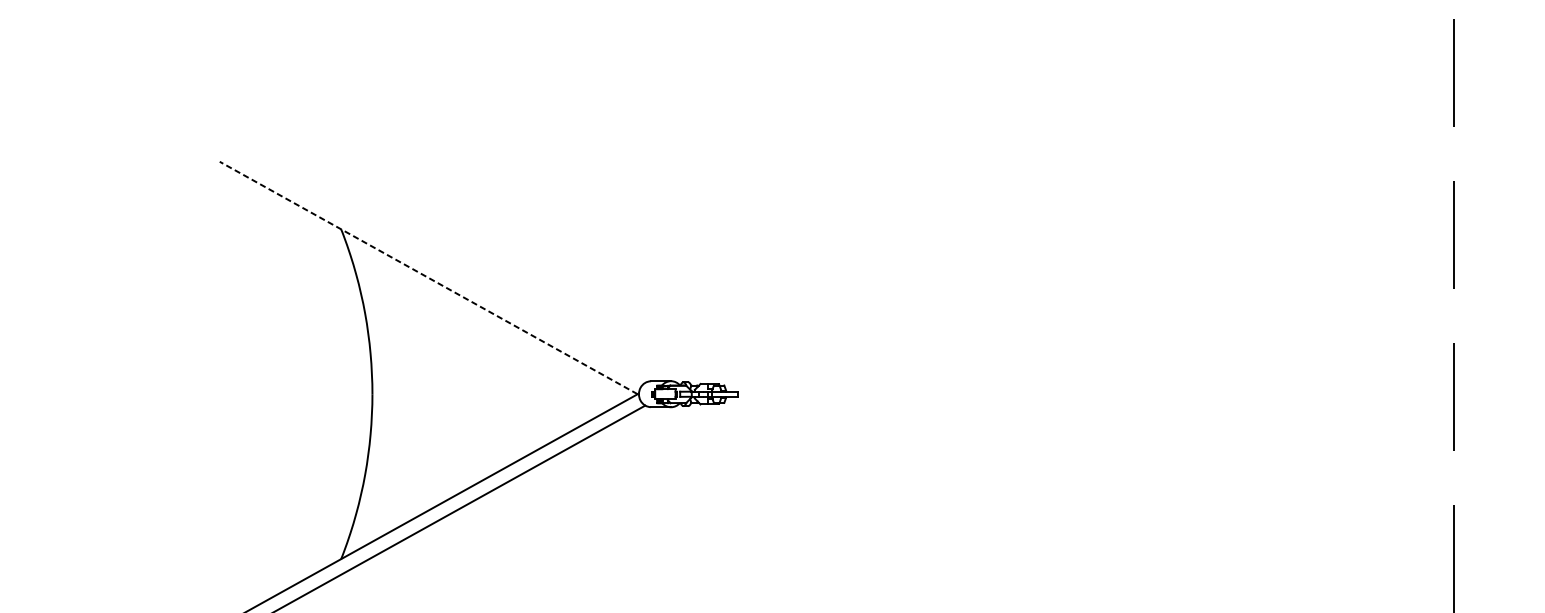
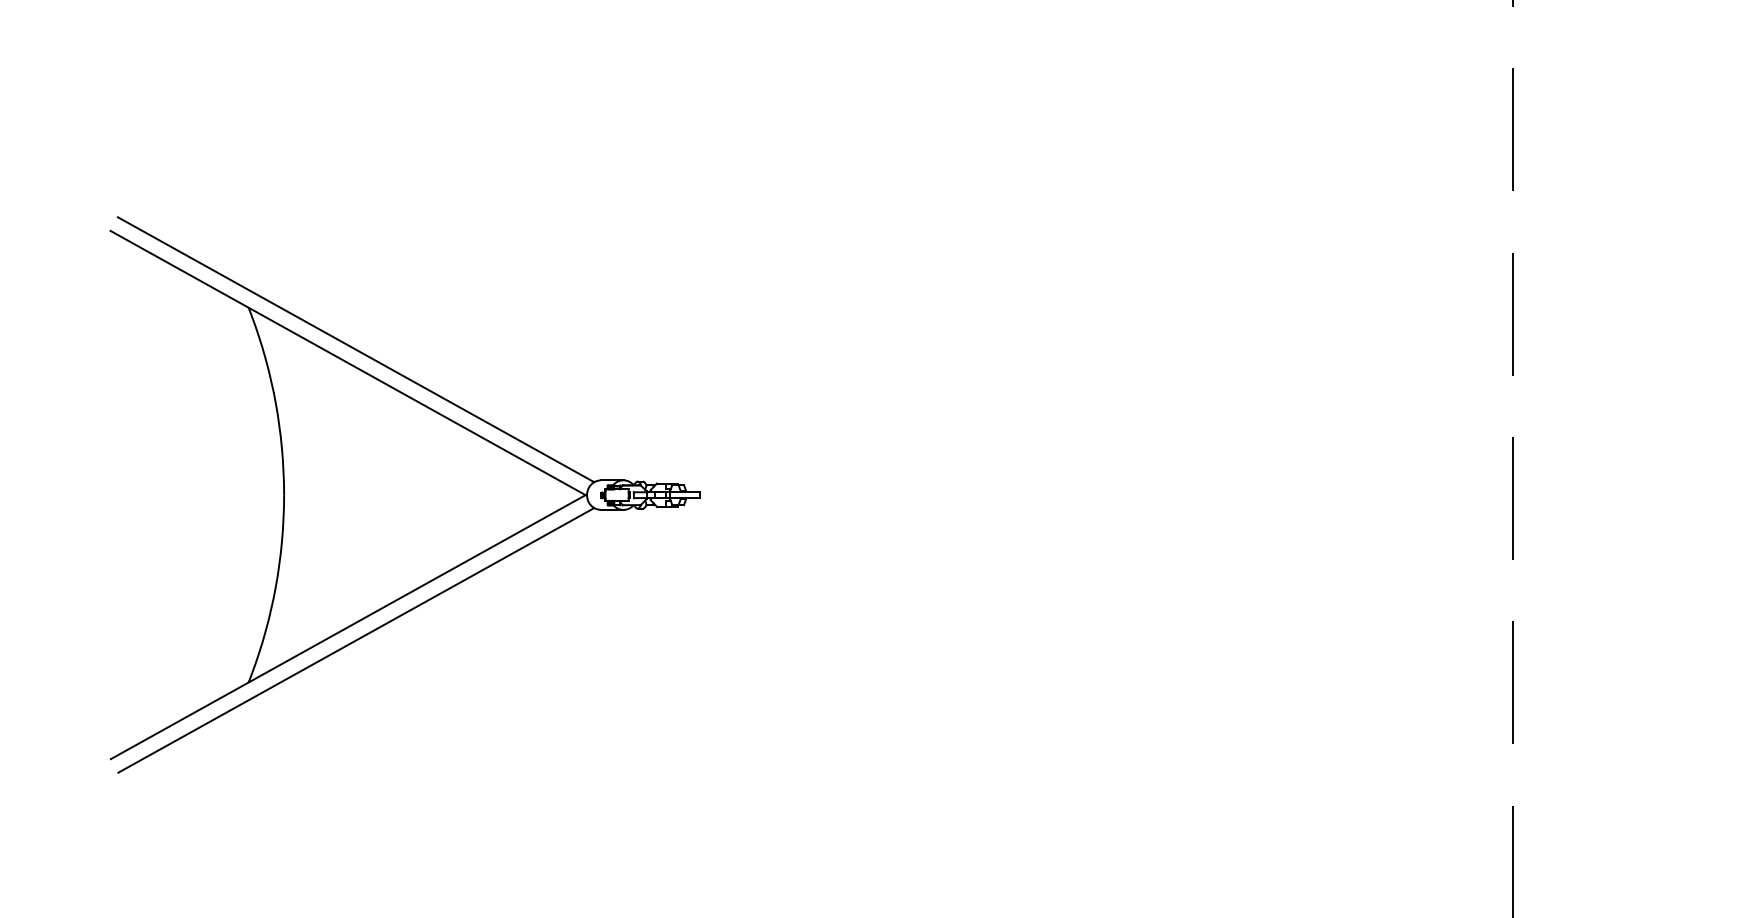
line: (435, 266) -> (355, 349), added
line: (429, 278) -> (348, 363), dashed -> solid

